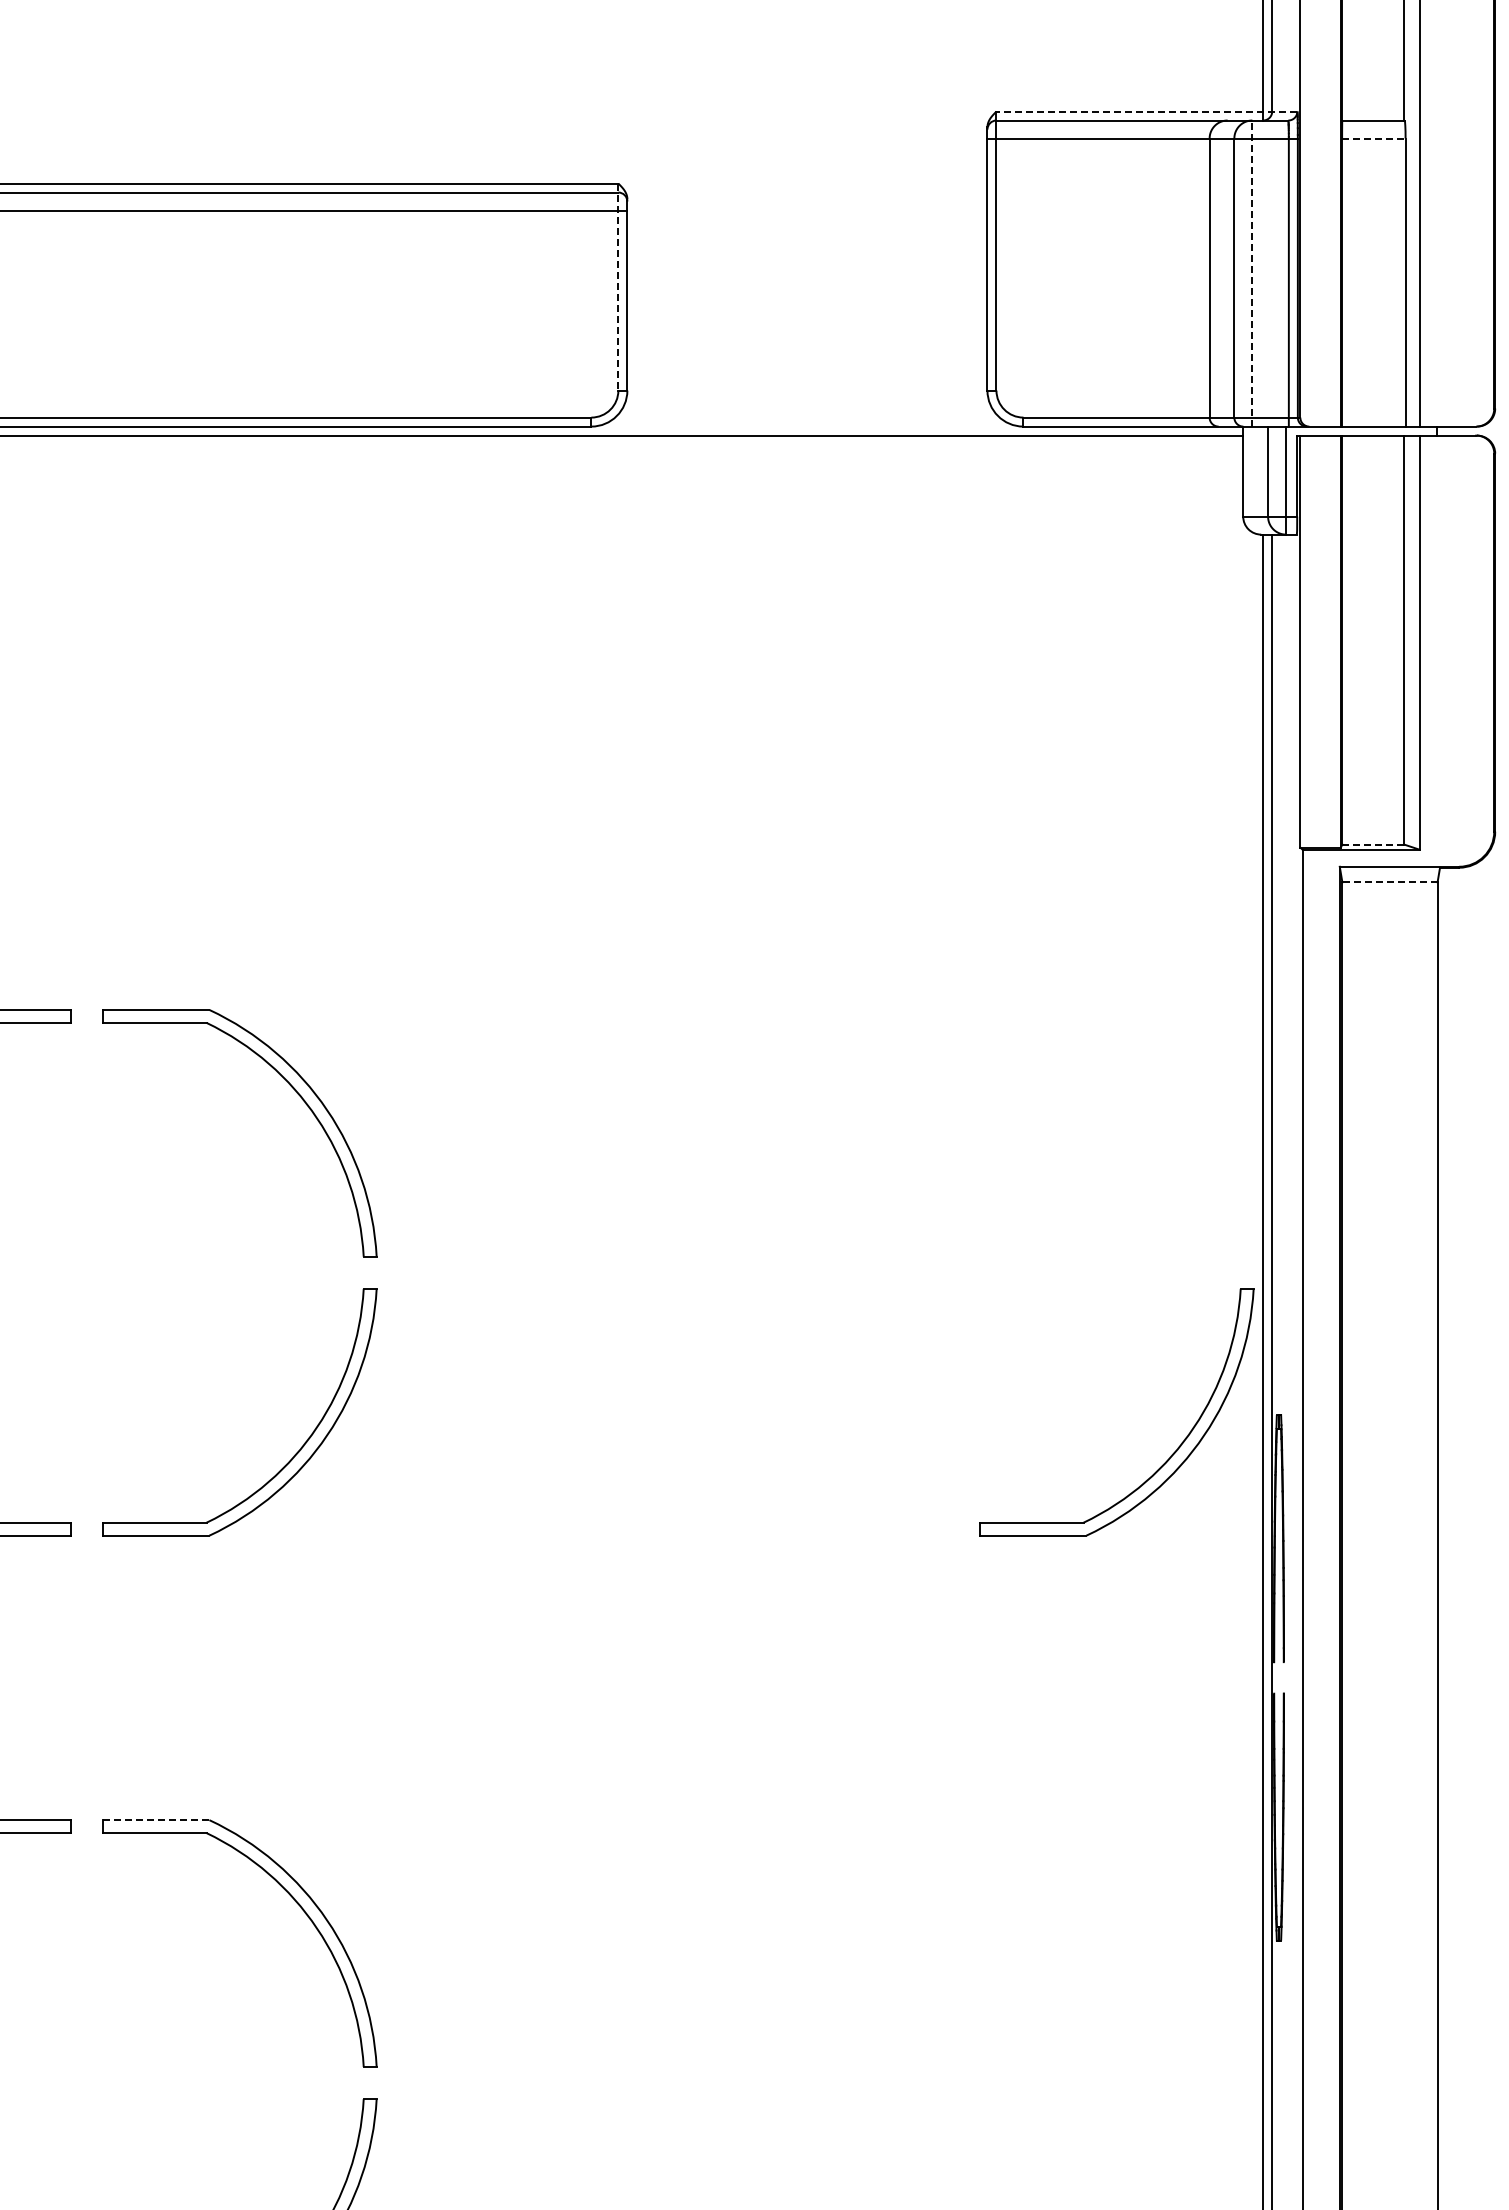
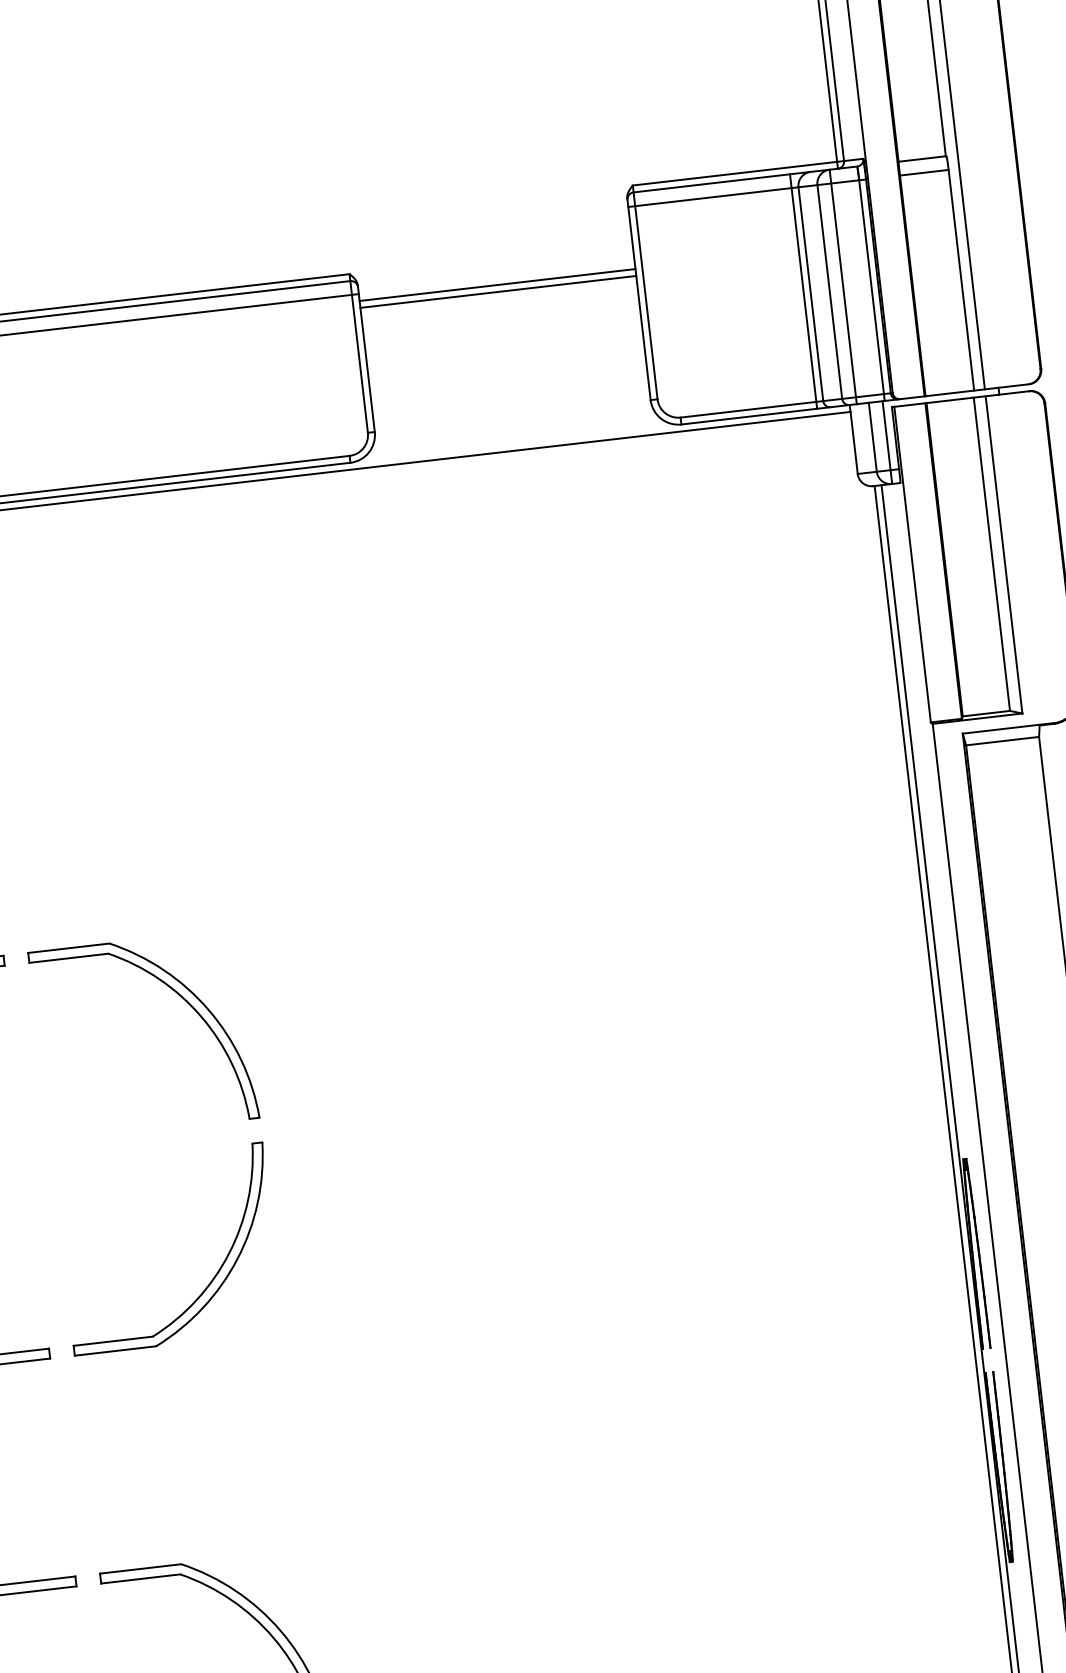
line: (1146, 111) -> (747, 172), dashed -> solid
line: (1373, 138) -> (924, 172), dashed -> solid
line: (807, 219) -> (497, 284), added
line: (807, 228) -> (498, 291), added
line: (1200, 273) -> (803, 291), added
line: (1252, 273) -> (843, 286), dashed -> solid
line: (618, 287) -> (358, 353), dashed -> solid
line: (1373, 844) -> (986, 713), dashed -> solid
line: (1389, 882) -> (1002, 741), dashed -> solid
part: (1171, 1454) -> (885, 1198), removed
line: (155, 1820) -> (140, 1569), dashed -> solid

